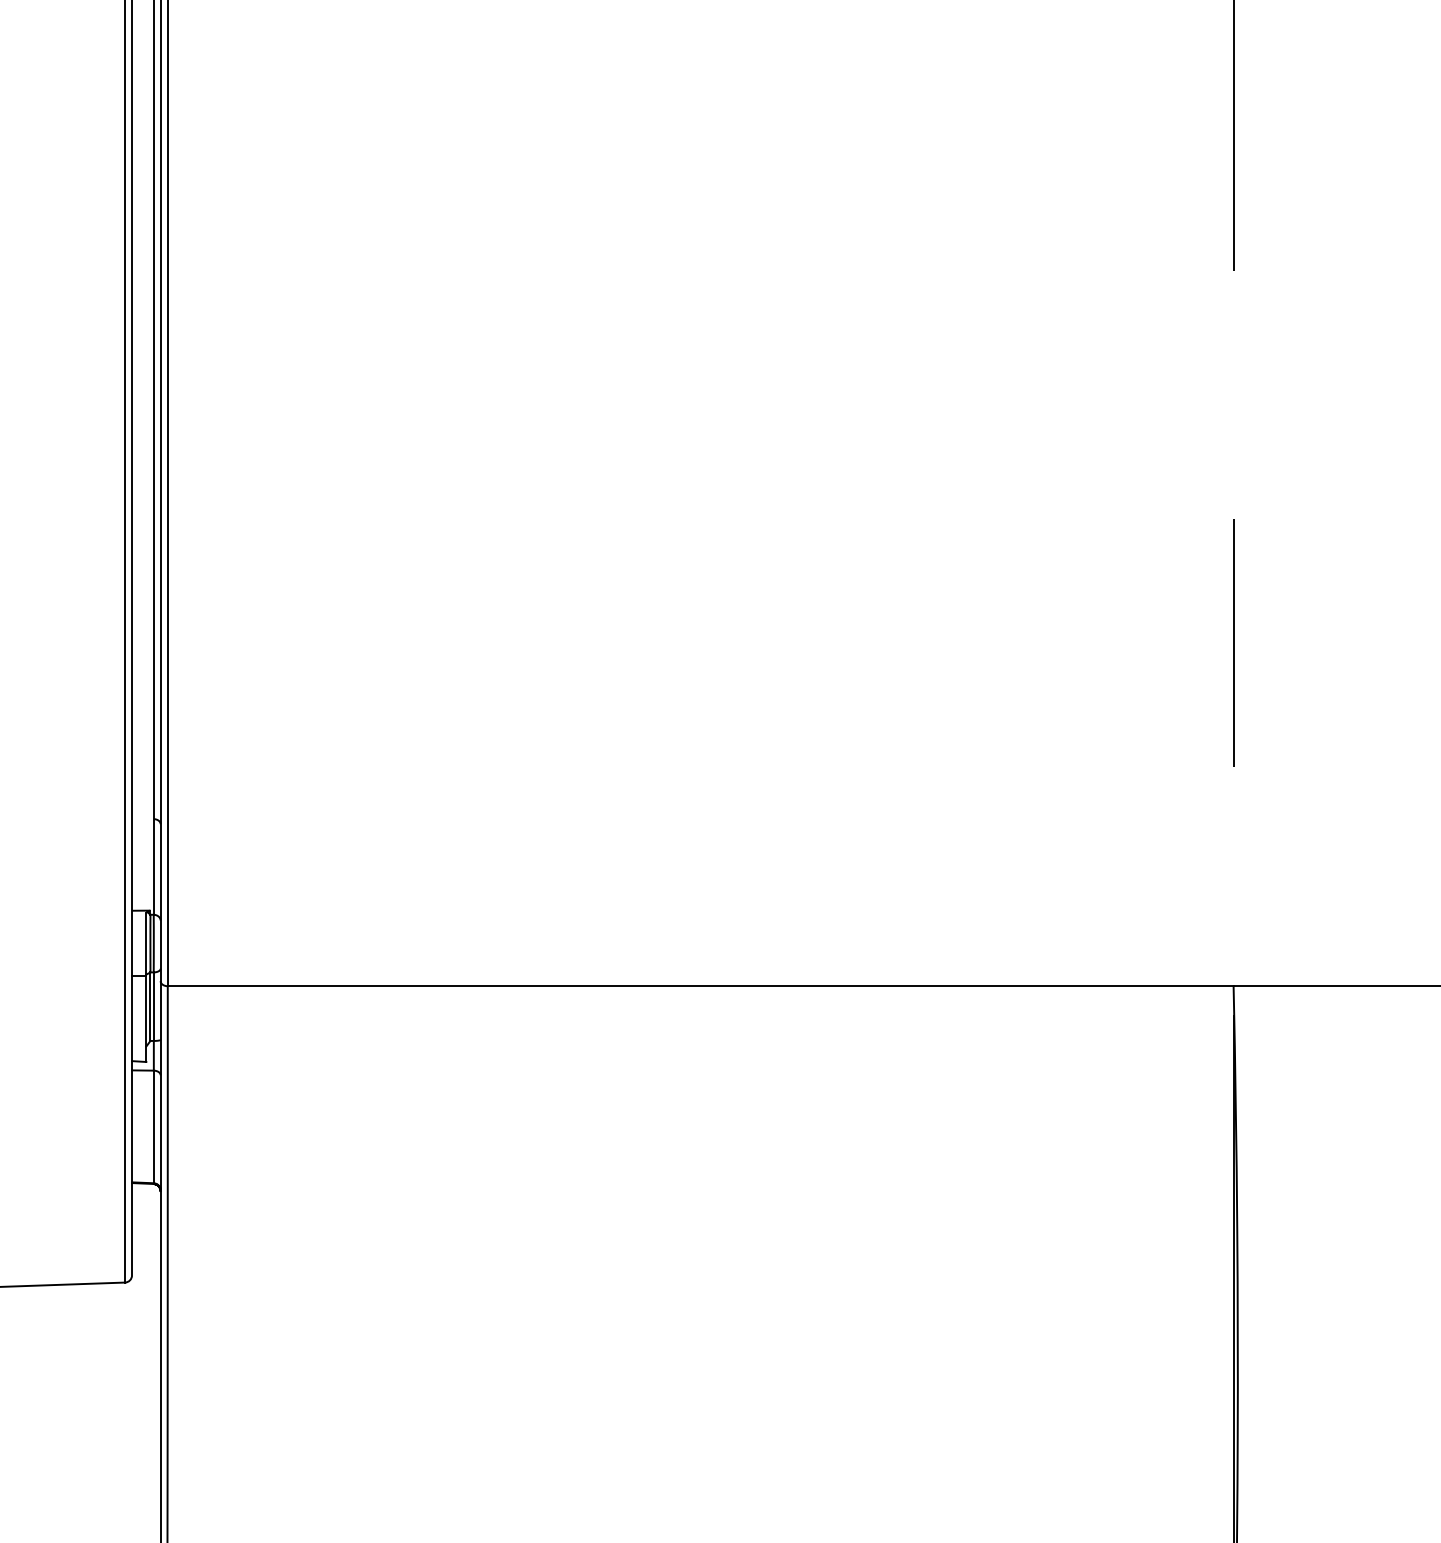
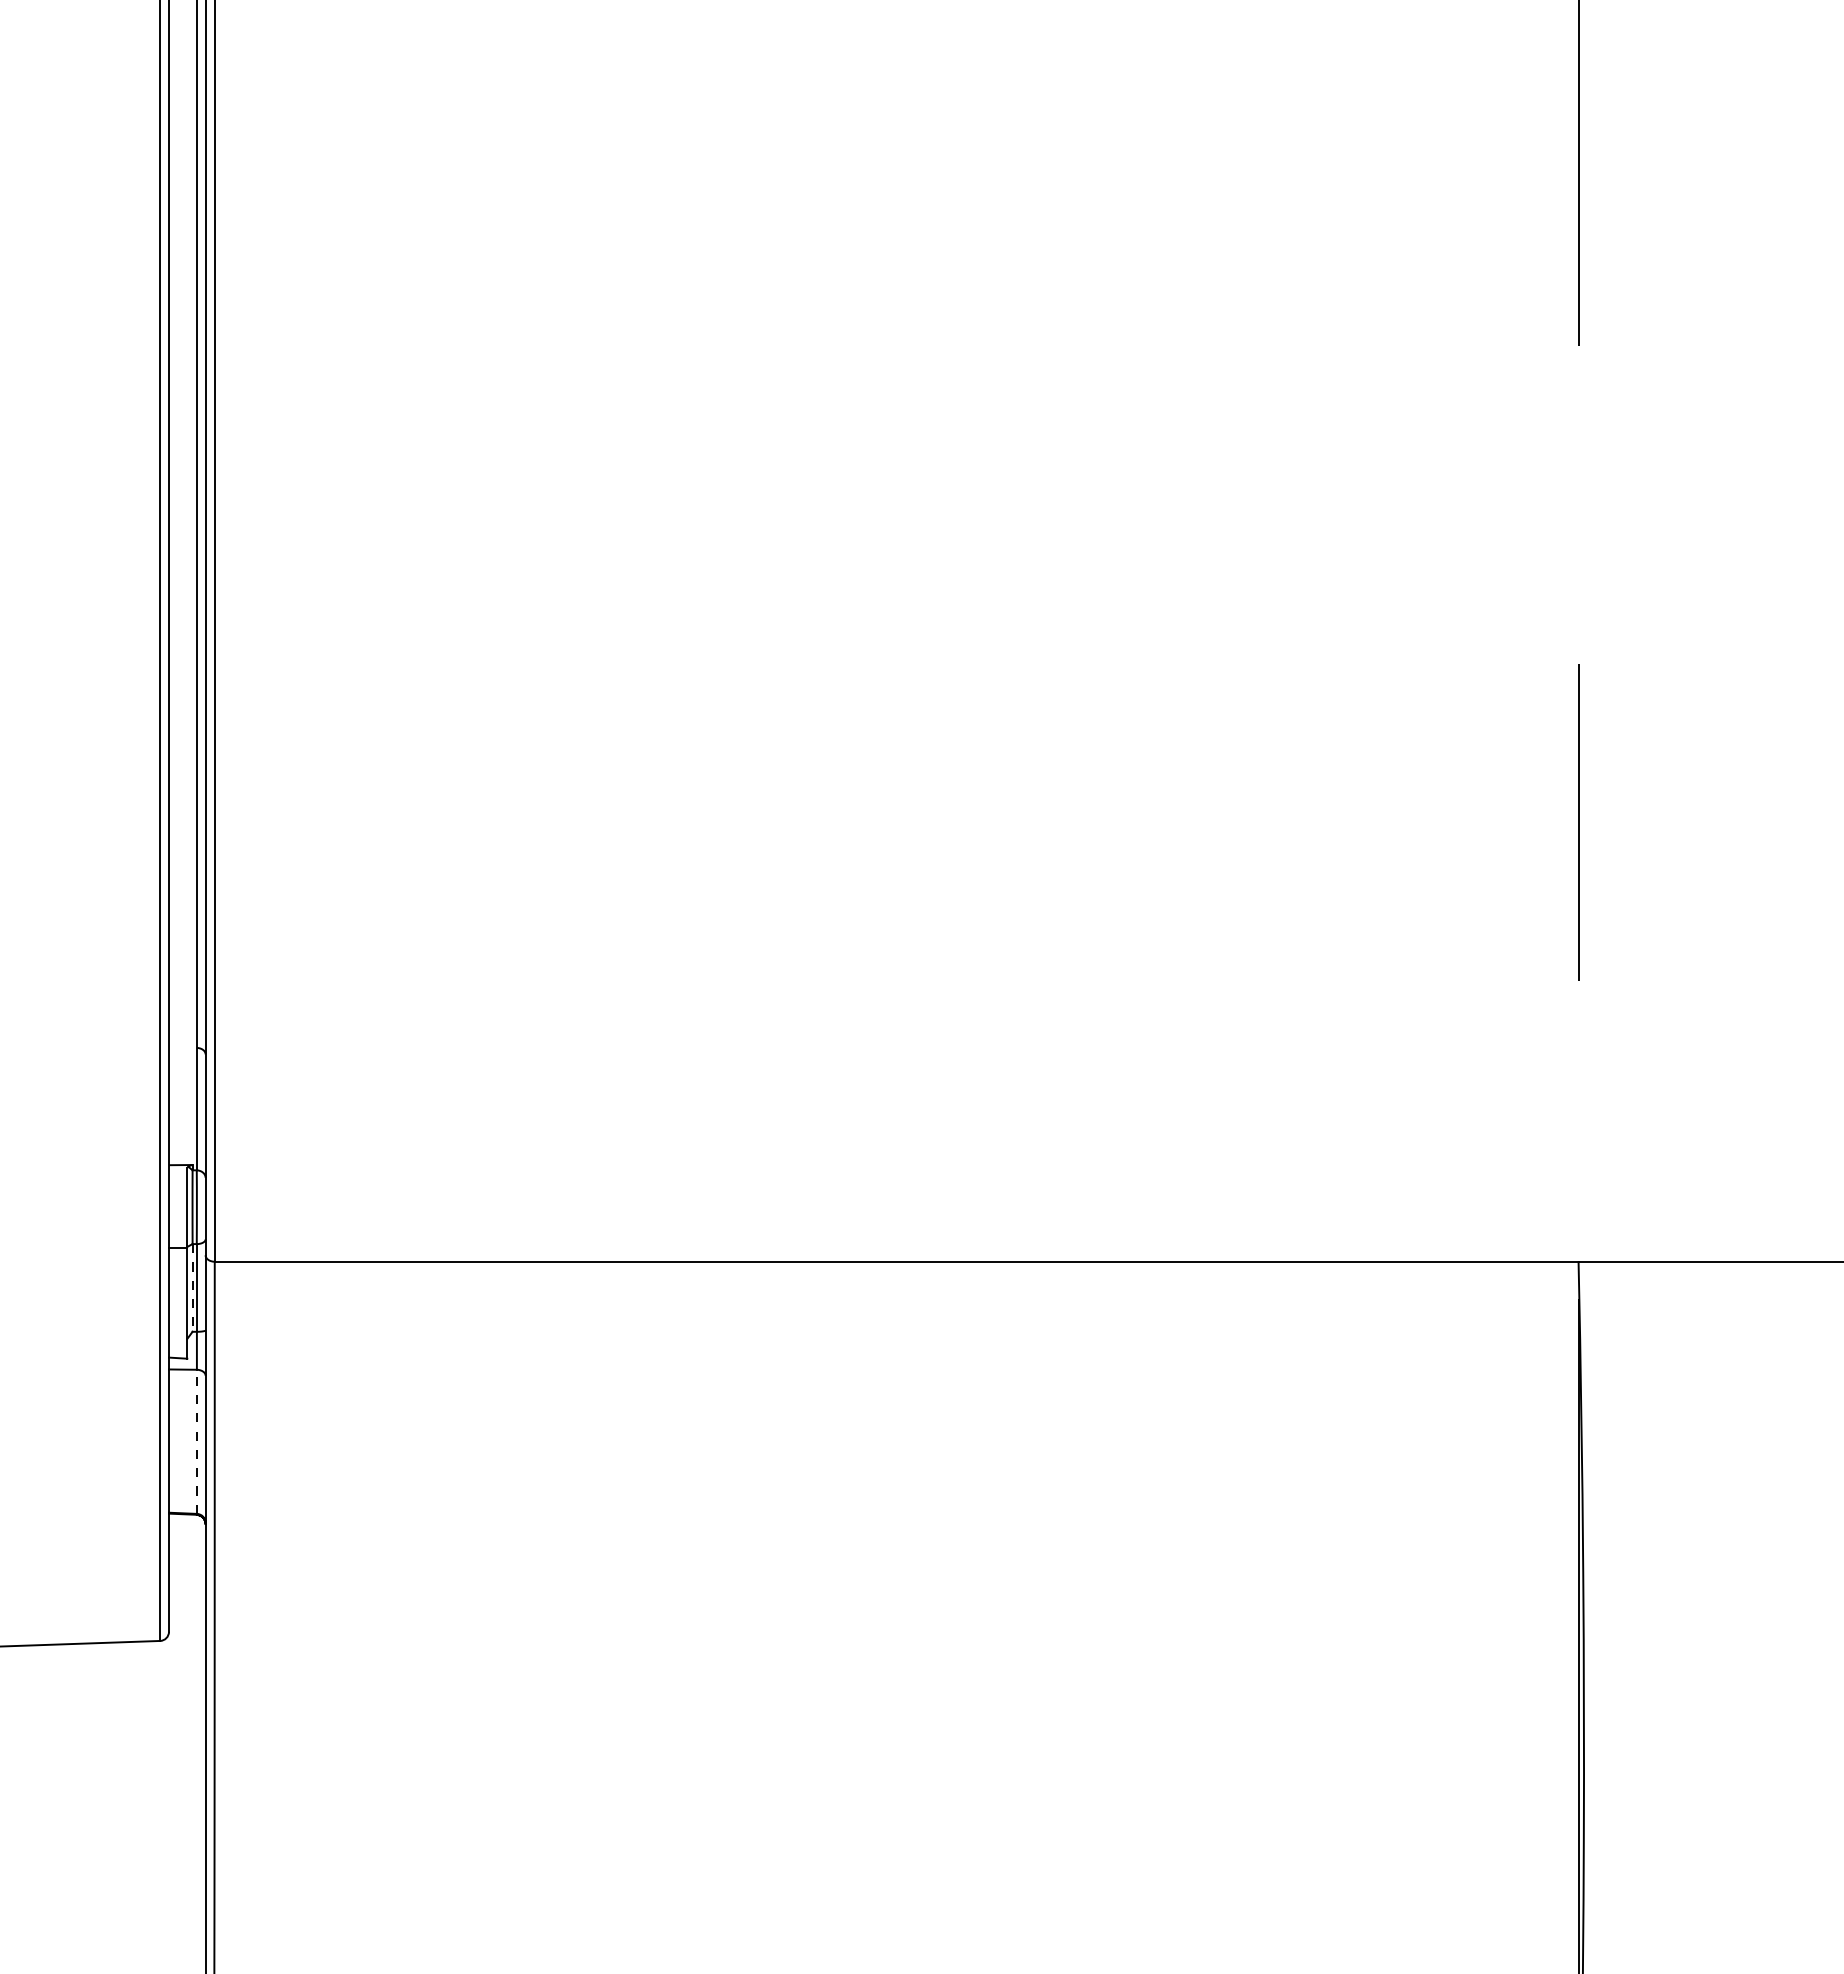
line: (150, 1006) -> (192, 1287), solid -> dashed
line: (153, 1126) -> (196, 1441), solid -> dashed

